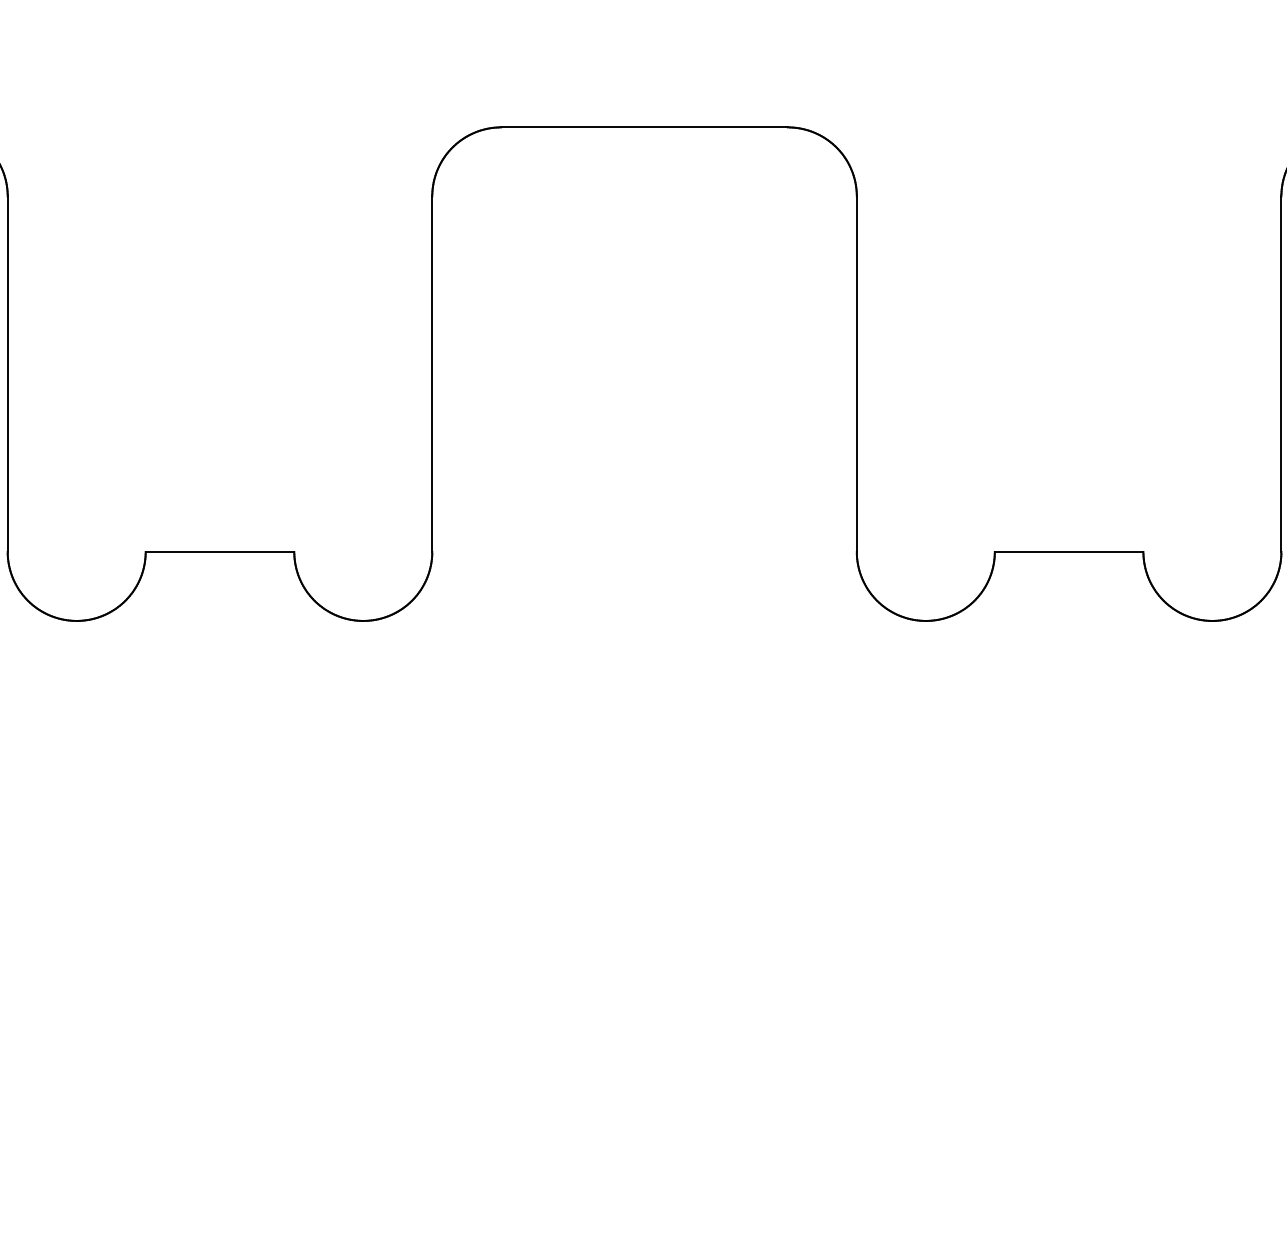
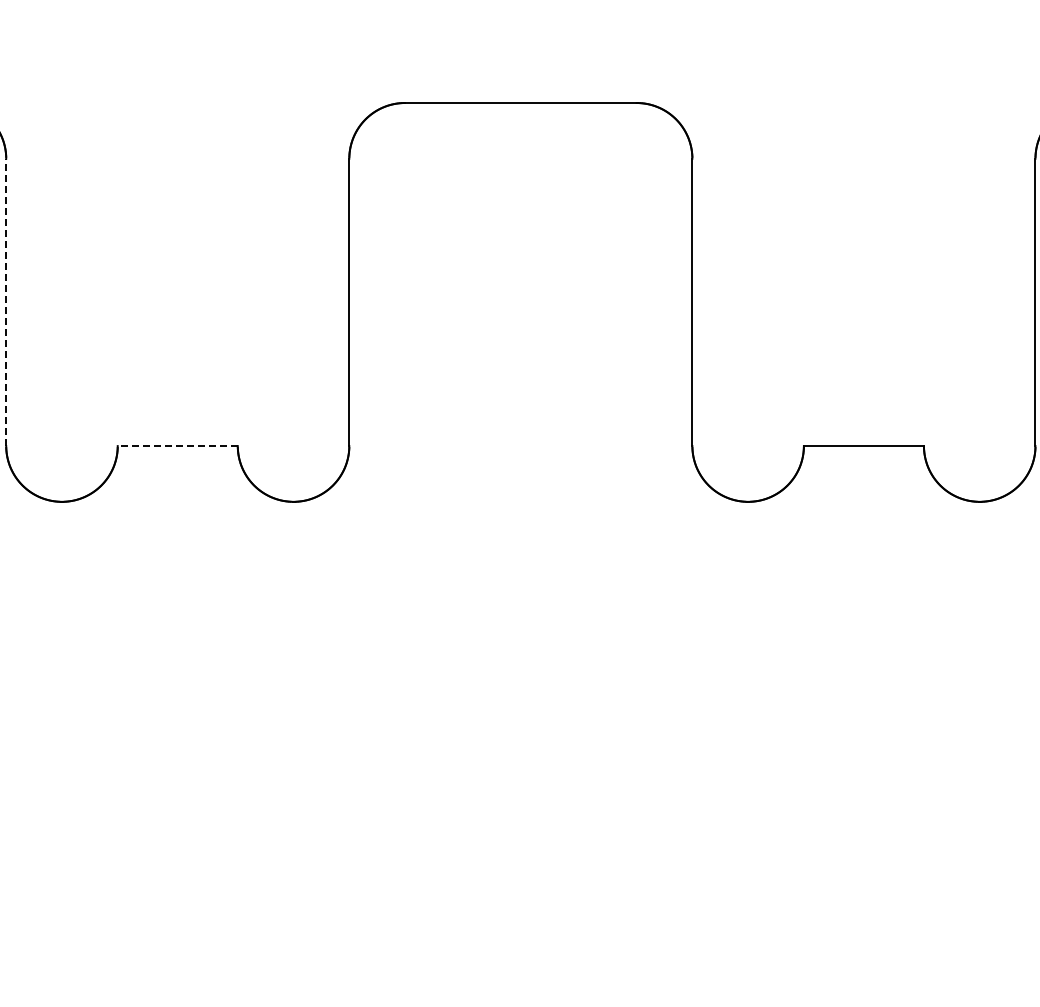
line: (8, 374) -> (6, 302), solid -> dashed
line: (219, 552) -> (177, 446), solid -> dashed

